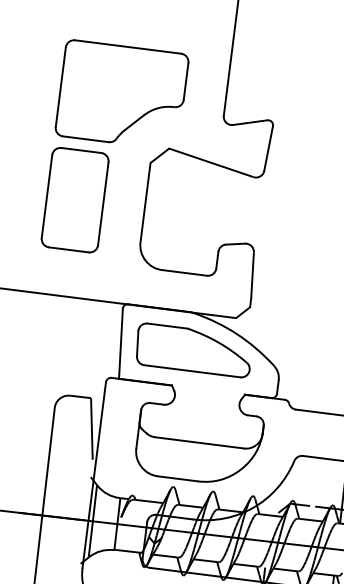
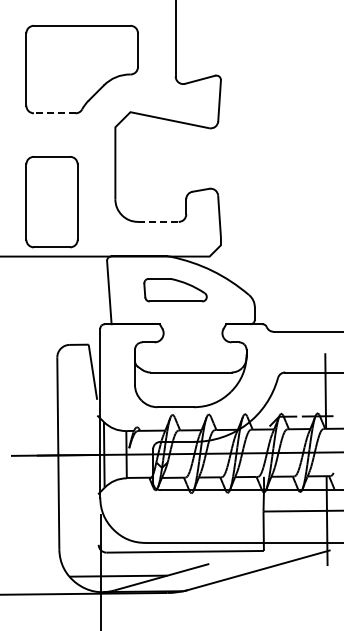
line: (85, 139) -> (54, 113), solid -> dashed
part: (74, 200) -> (51, 202), moved
line: (184, 272) -> (158, 221), solid -> dashed
part: (194, 349) -> (175, 289), size x0.6

